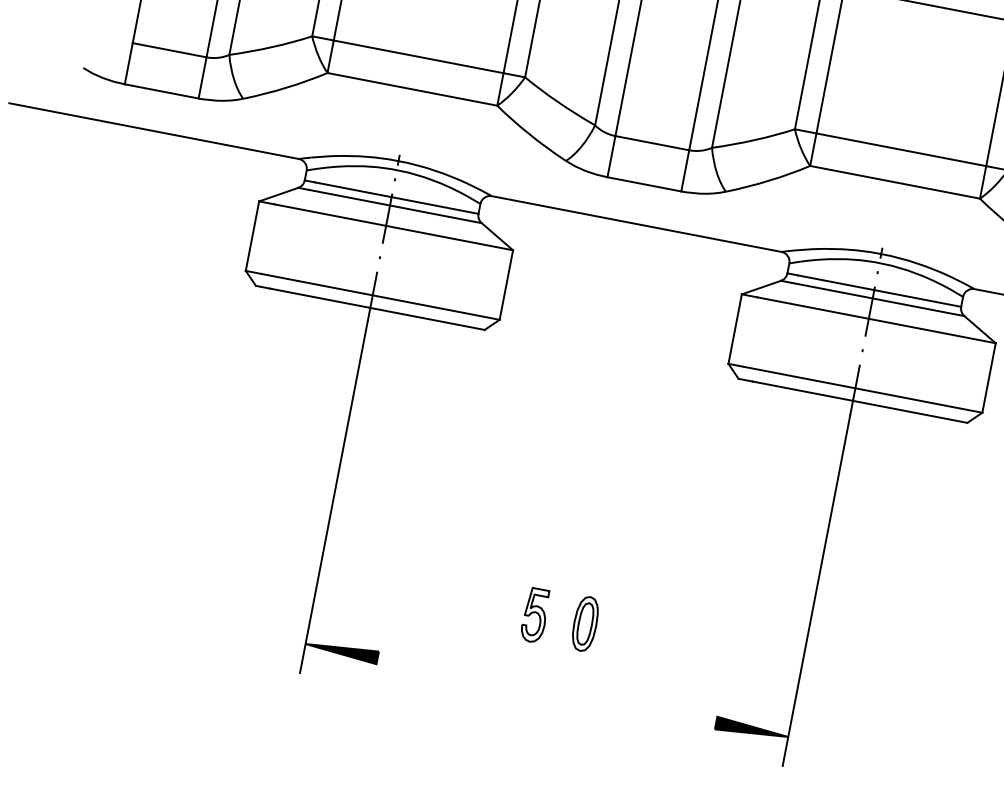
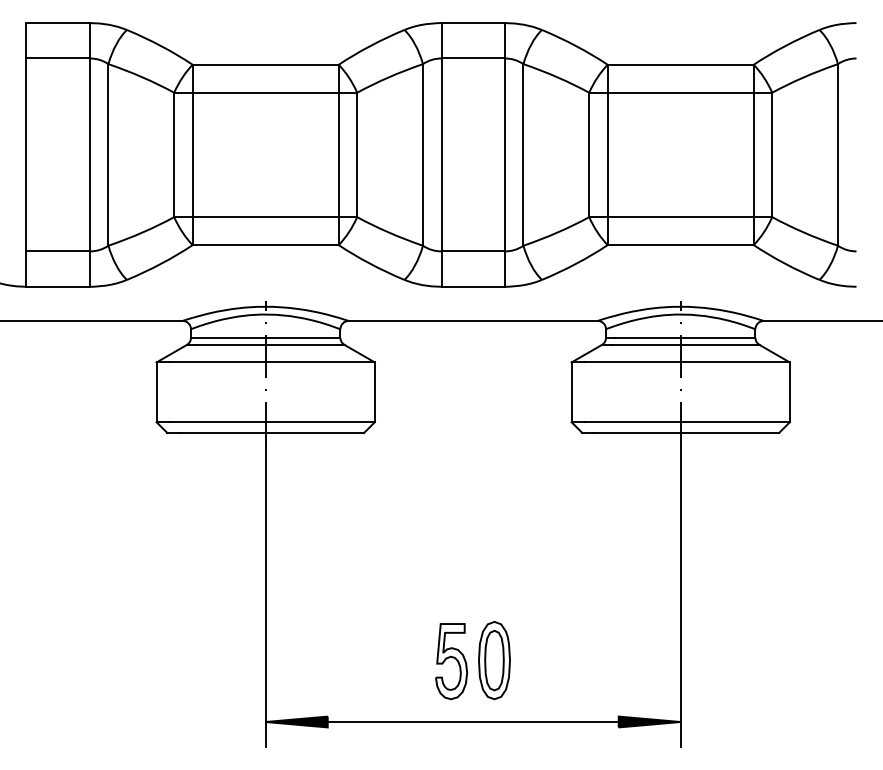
part: (535, 615) -> (451, 661), size x1.67
part: (585, 623) -> (494, 660), size x1.67
line: (545, 690) -> (472, 722), added

